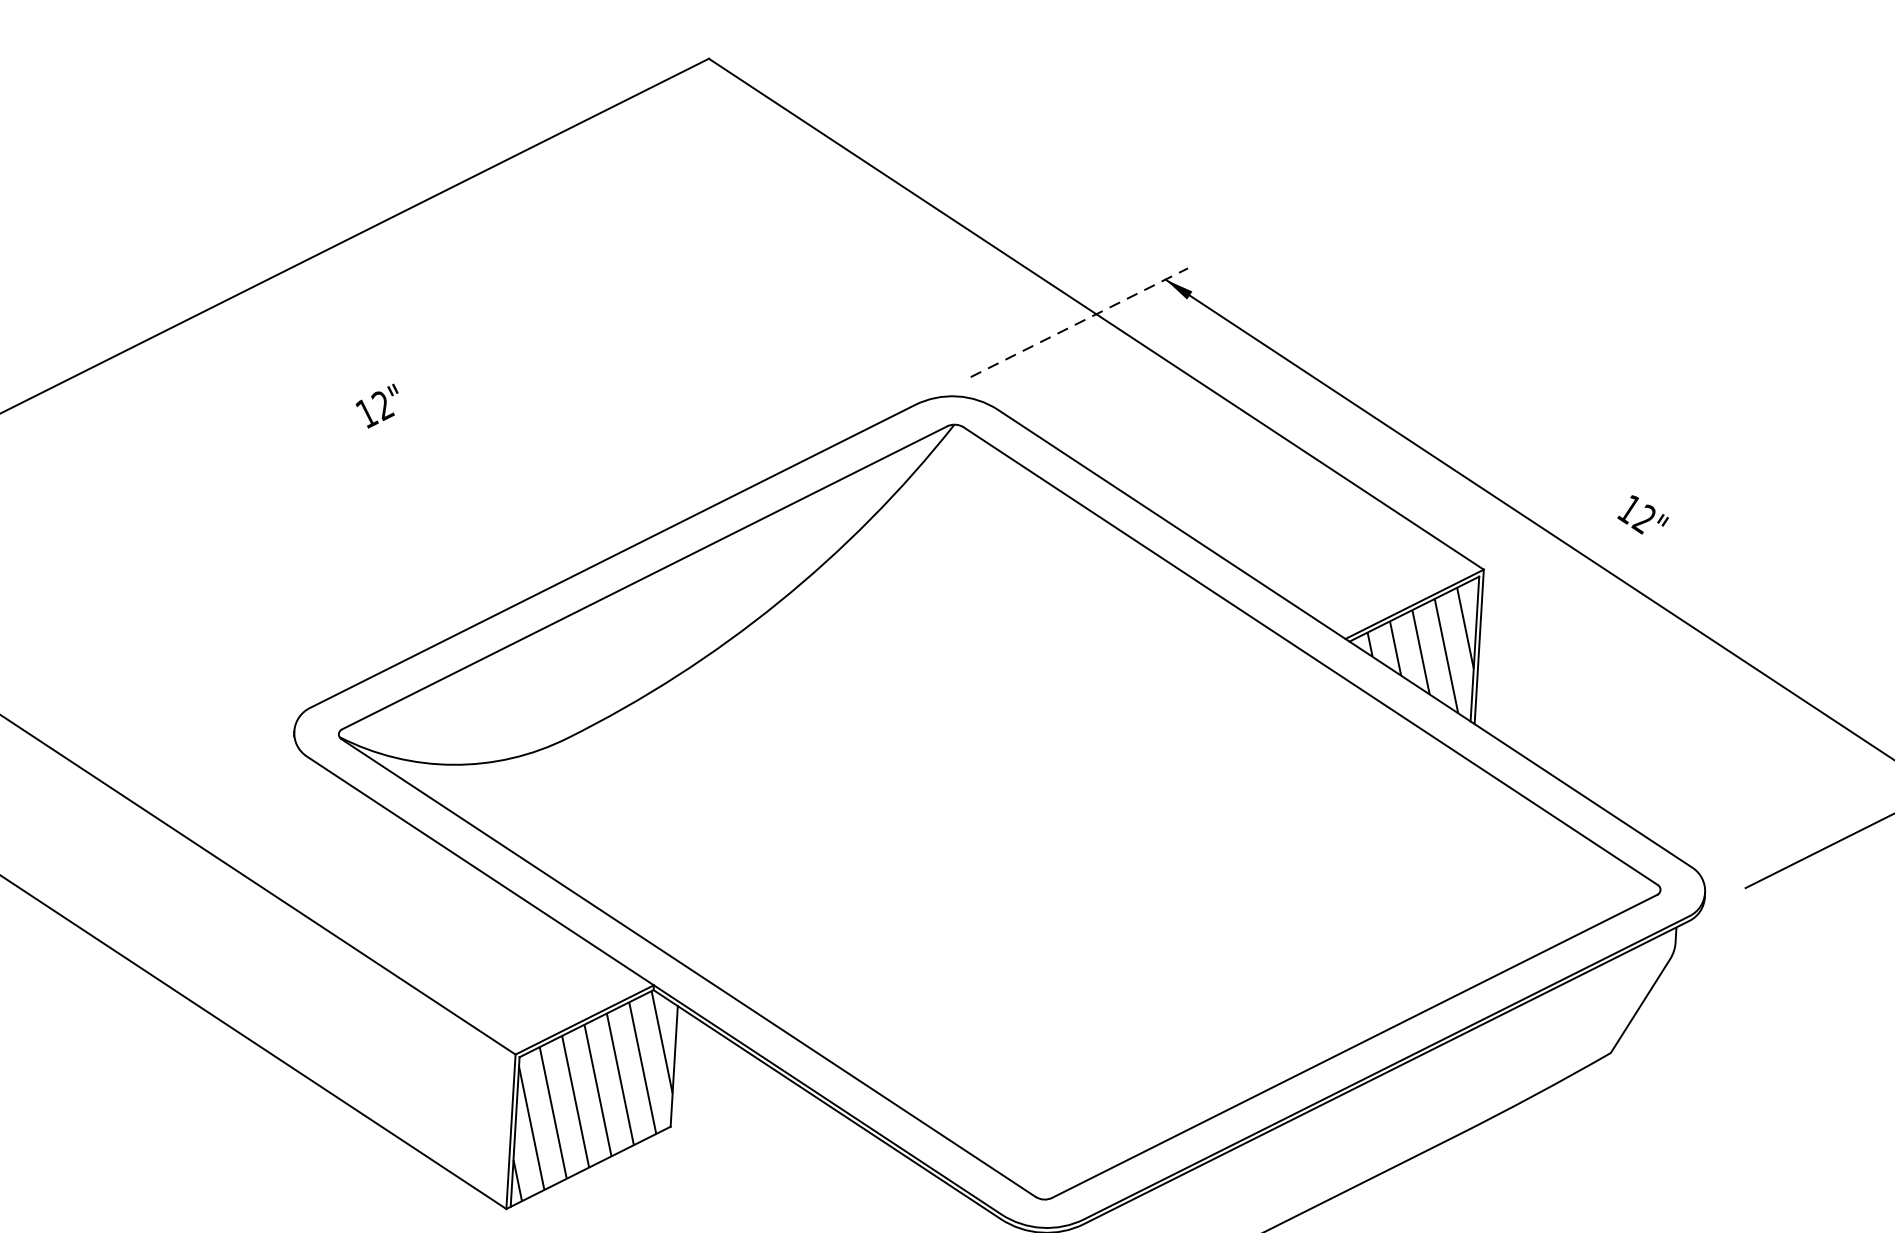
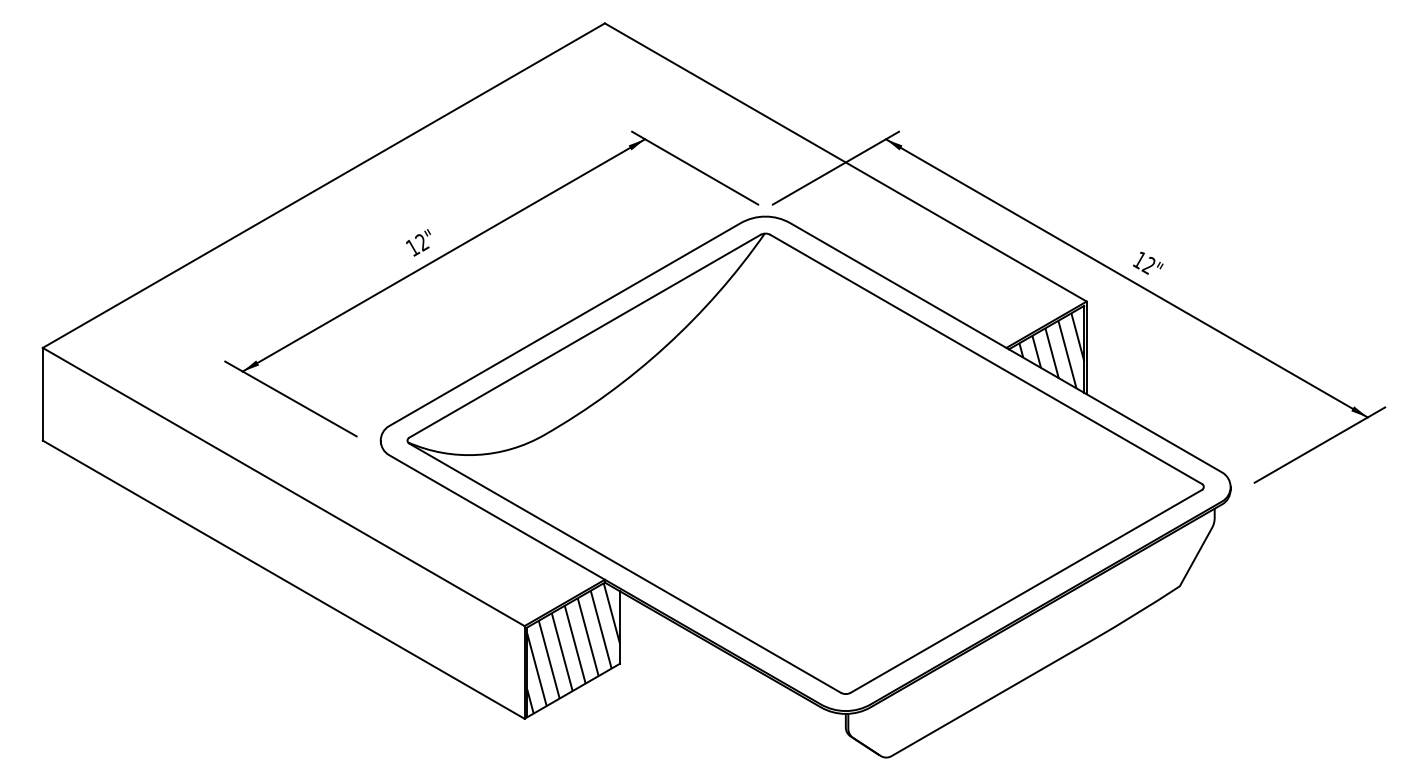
line: (1078, 323) -> (835, 168), dashed -> solid
part: (463, 408) -> (470, 241), added
text: (1643, 513) -> (1148, 262), moved

